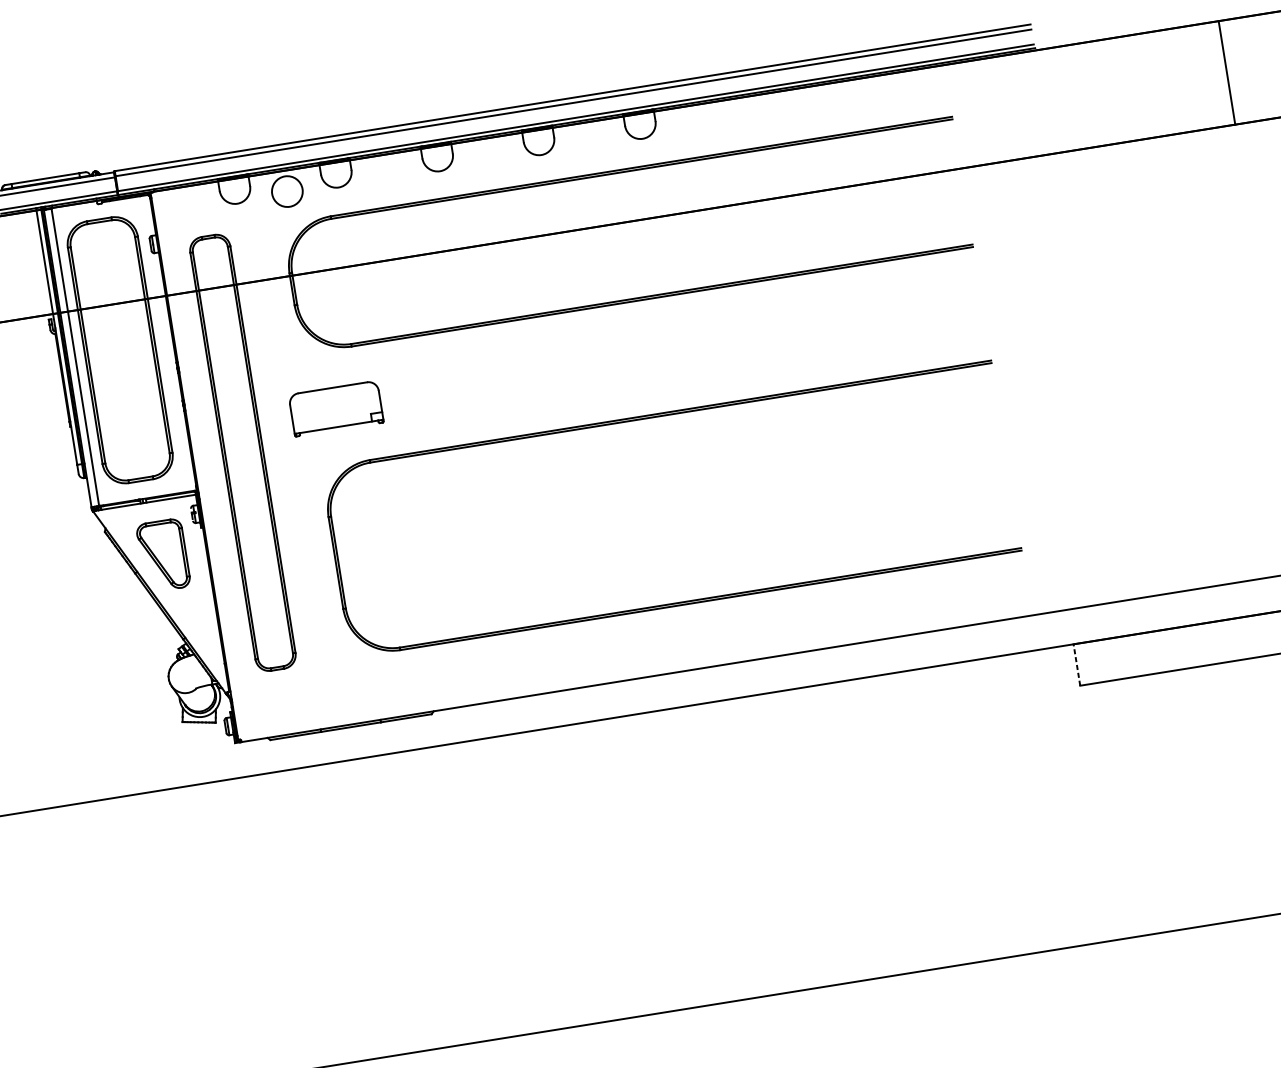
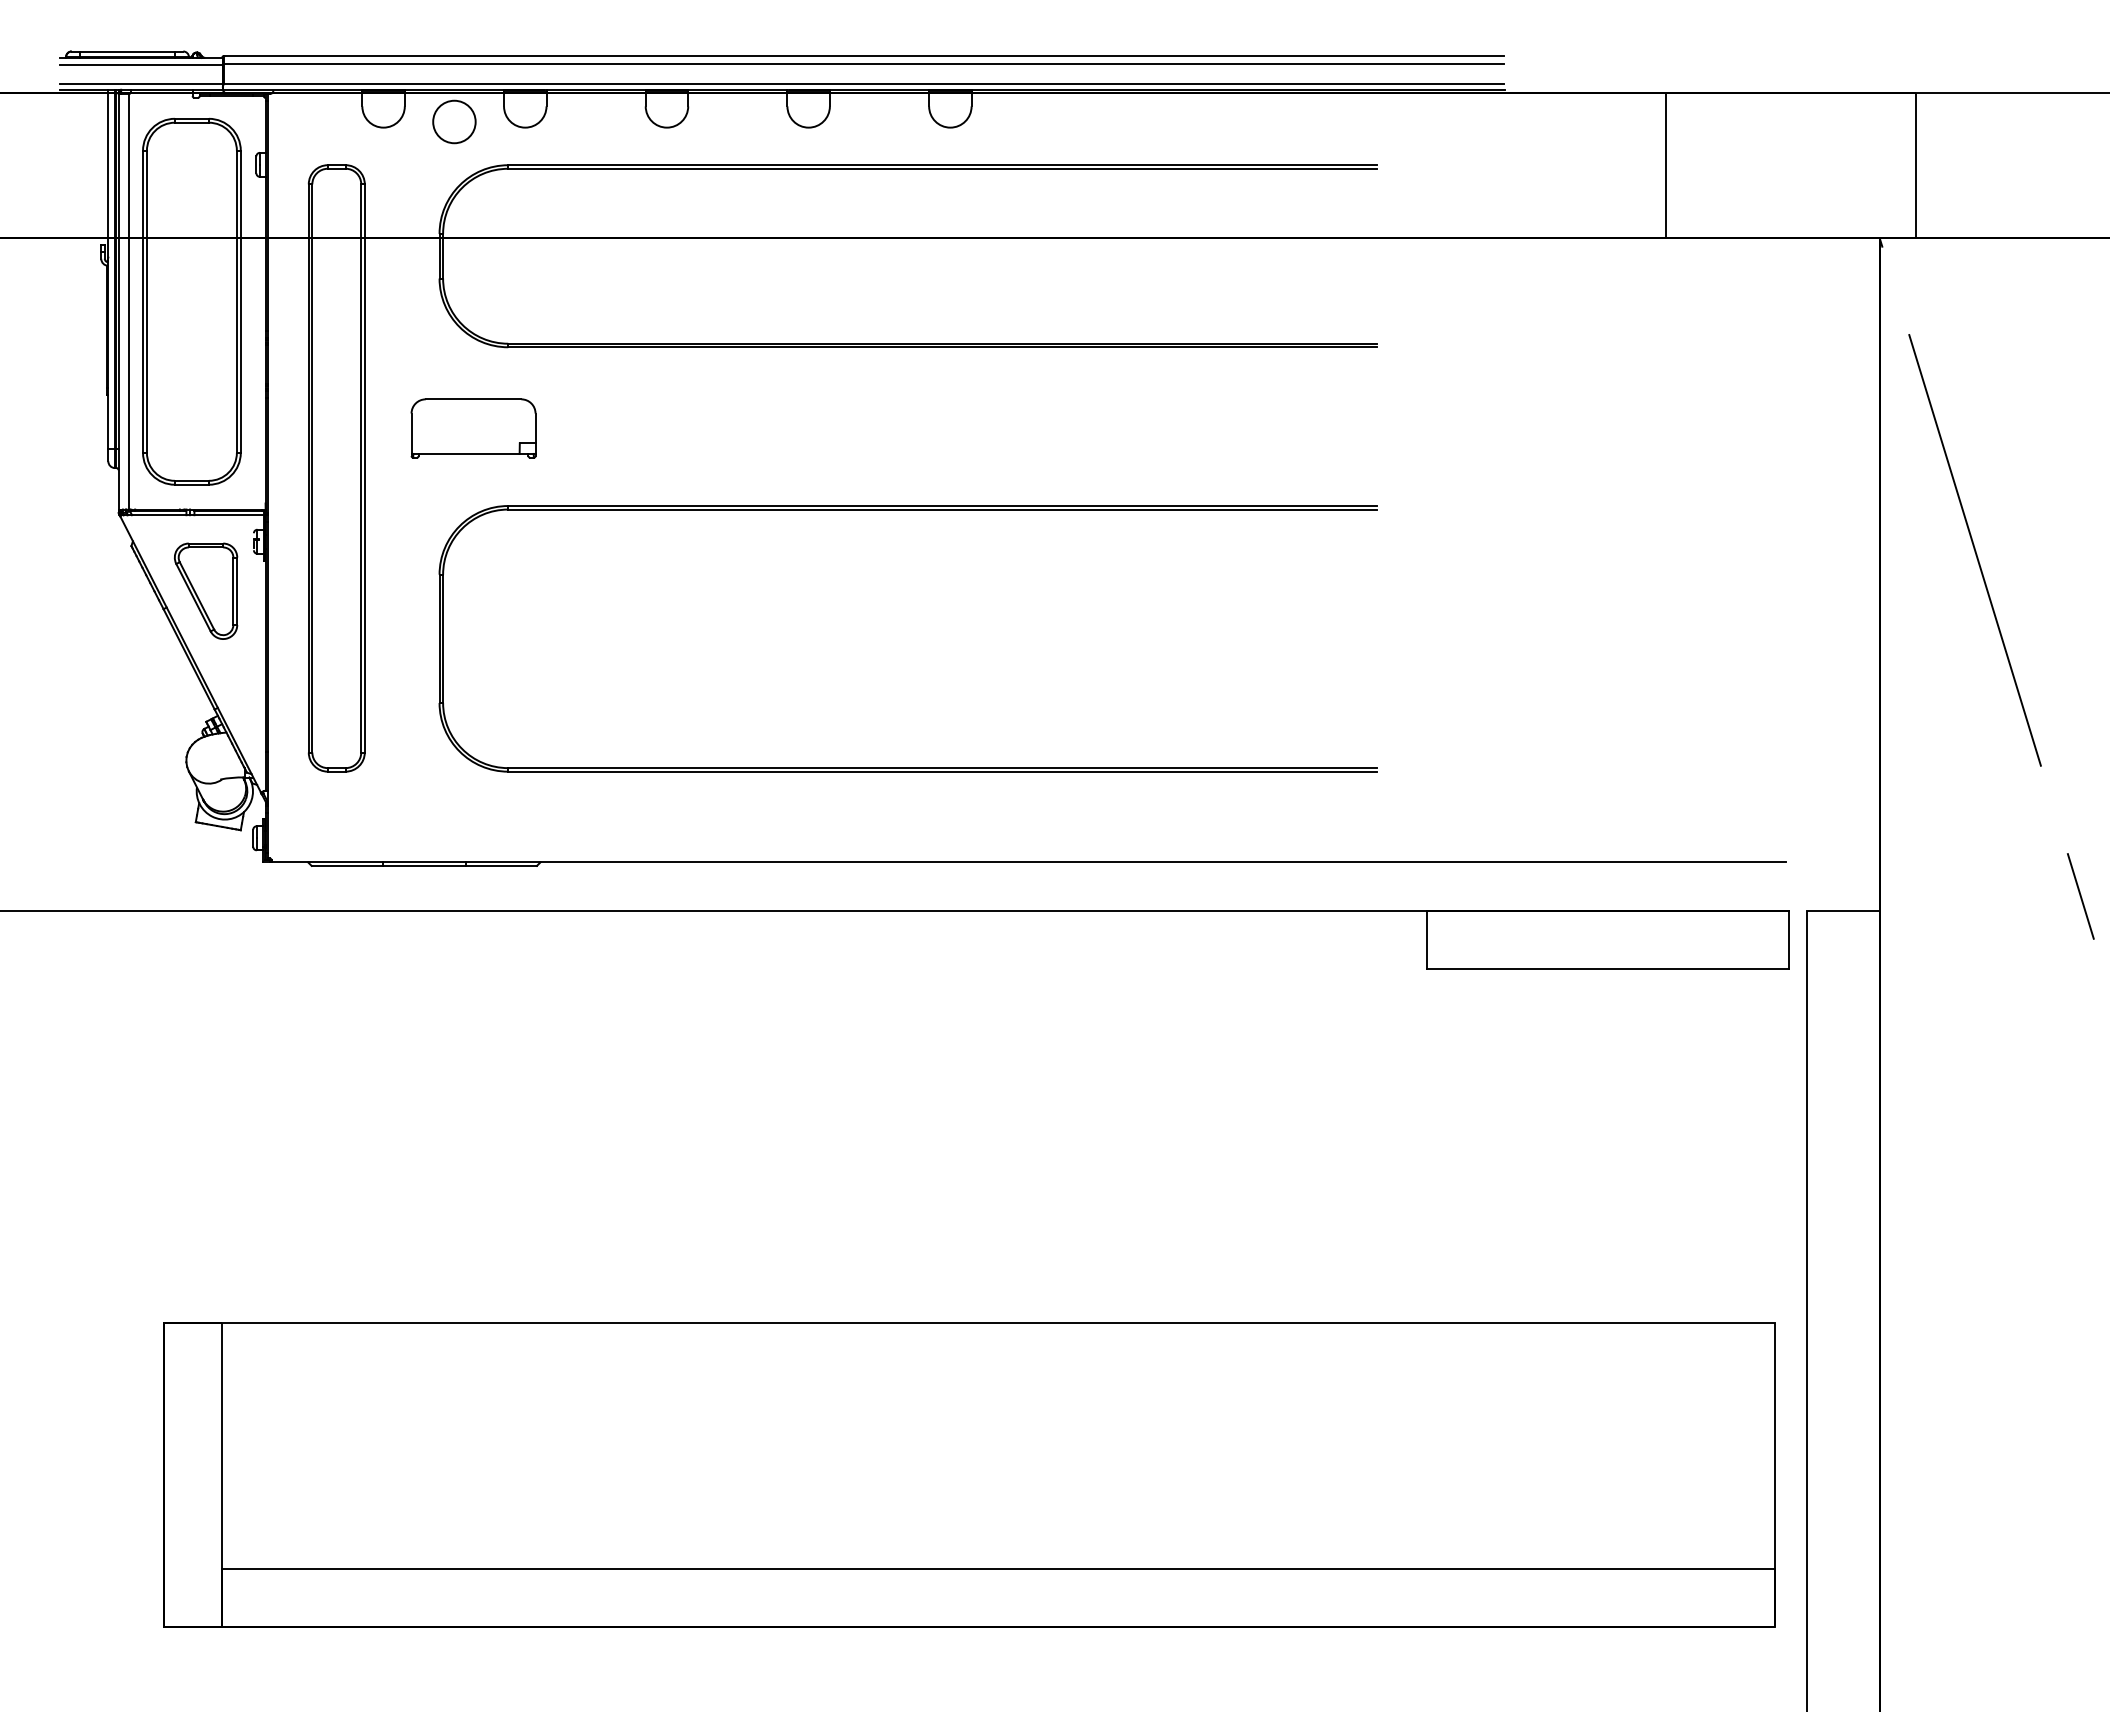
line: (1227, 72) -> (1666, 164), moved
line: (1077, 664) -> (1427, 939), dashed -> solid

